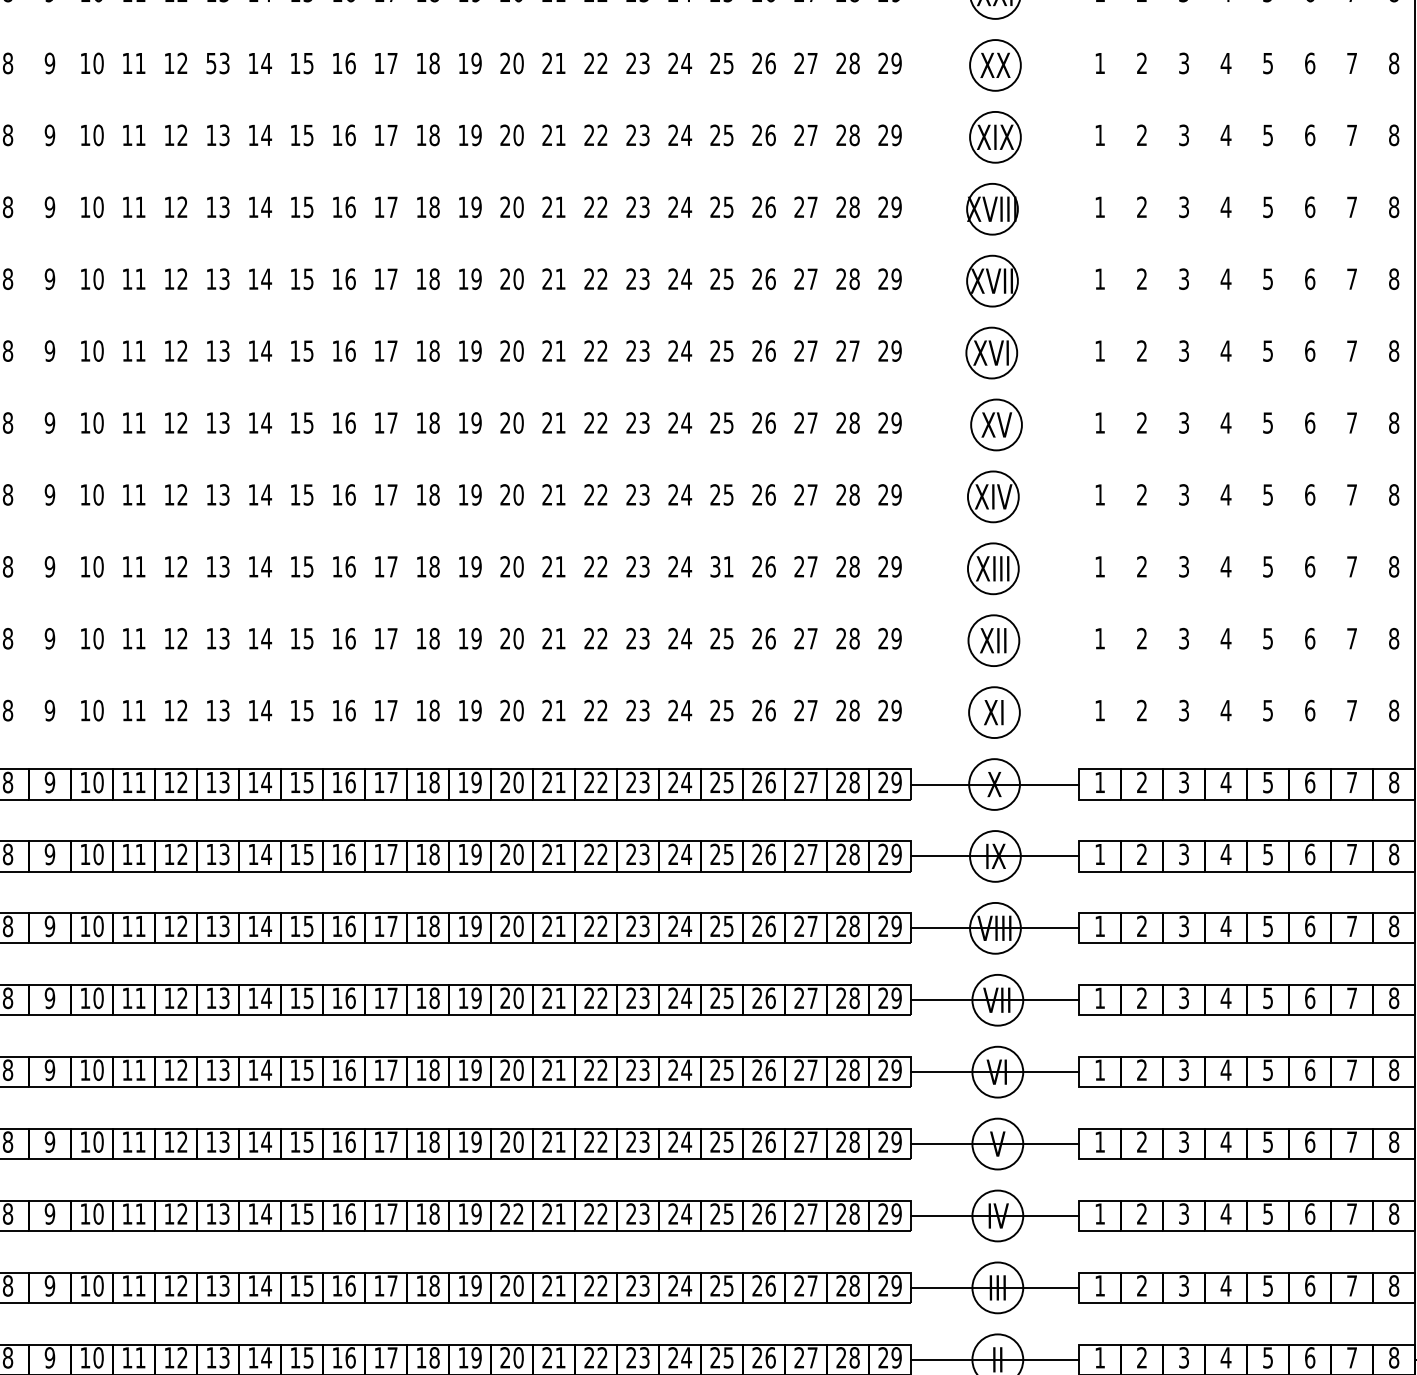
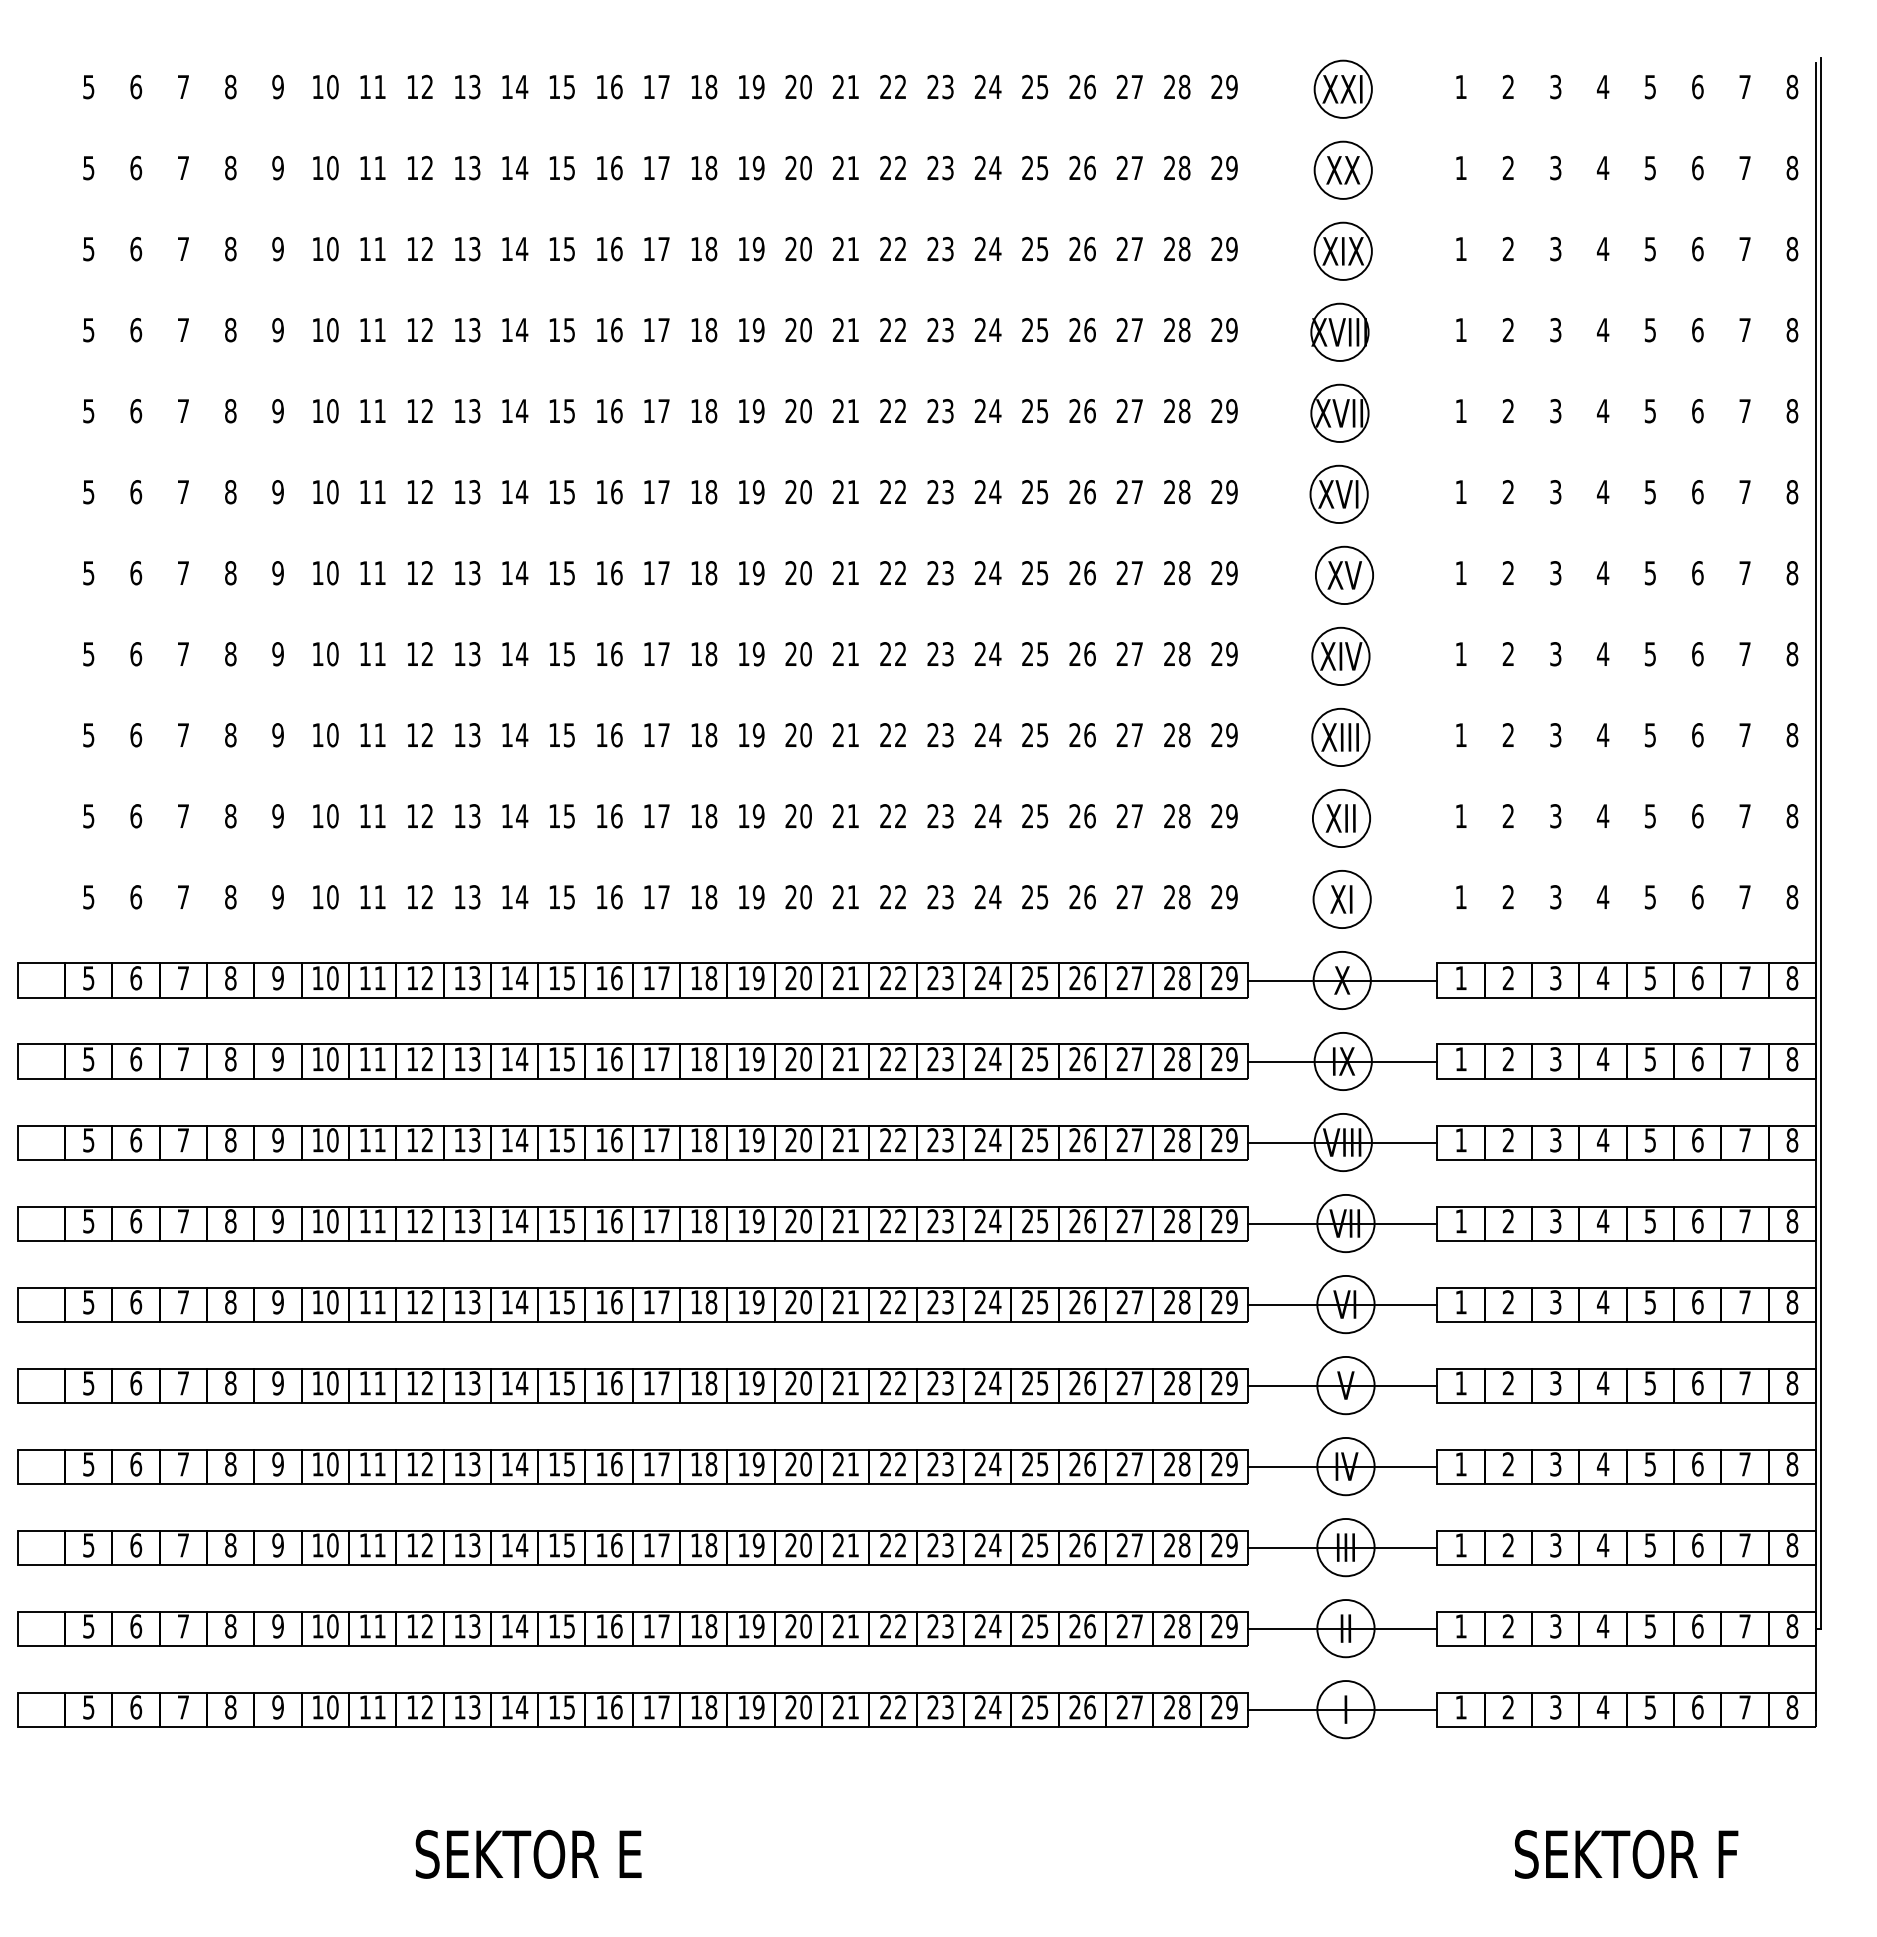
text: (211, 63) -> (459, 168), 53 -> 13
text: (854, 351) -> (1184, 492), 27 -> 28
text: (722, 567) -> (1035, 735), 31 -> 25
text: (518, 1214) -> (805, 1464), 22 -> 20

